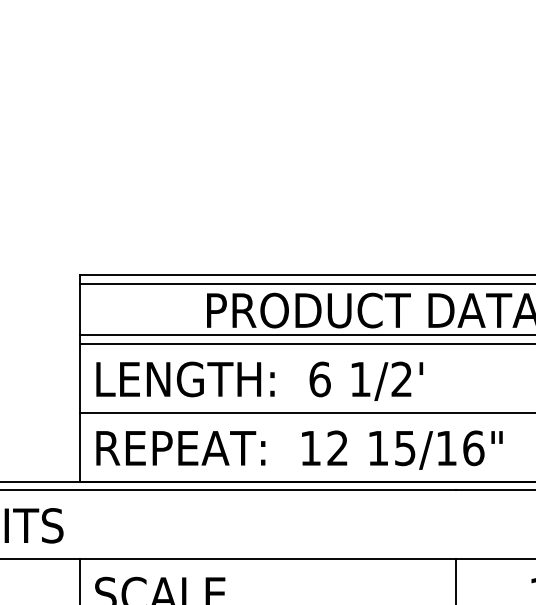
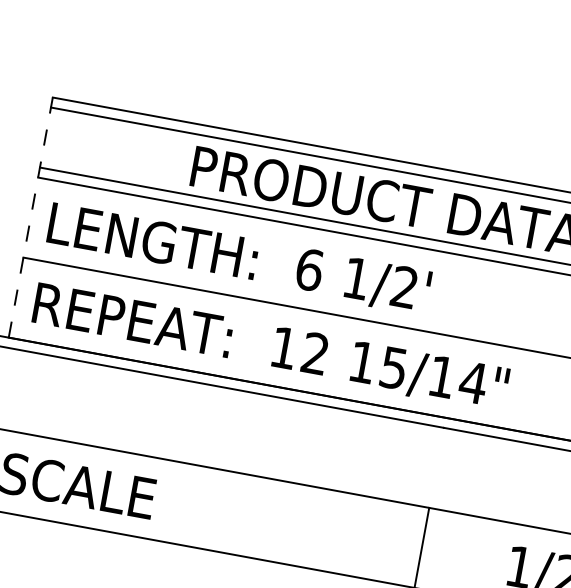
line: (80, 378) -> (31, 217), solid -> dashed
text: (473, 448) -> (473, 382), 15/16" -> 15/14"

